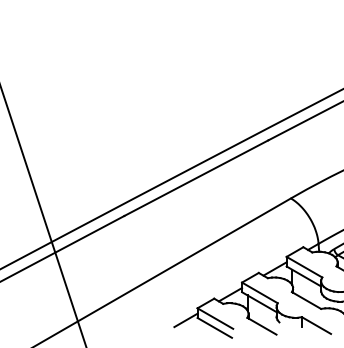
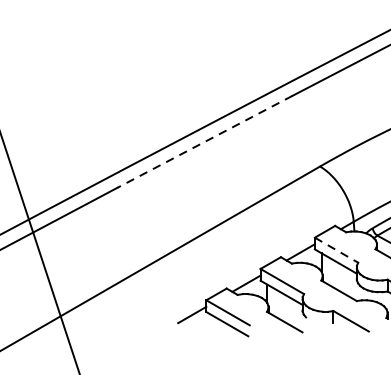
line: (195, 178) -> (203, 142), solid -> dashed
line: (304, 267) -> (336, 250), solid -> dashed

